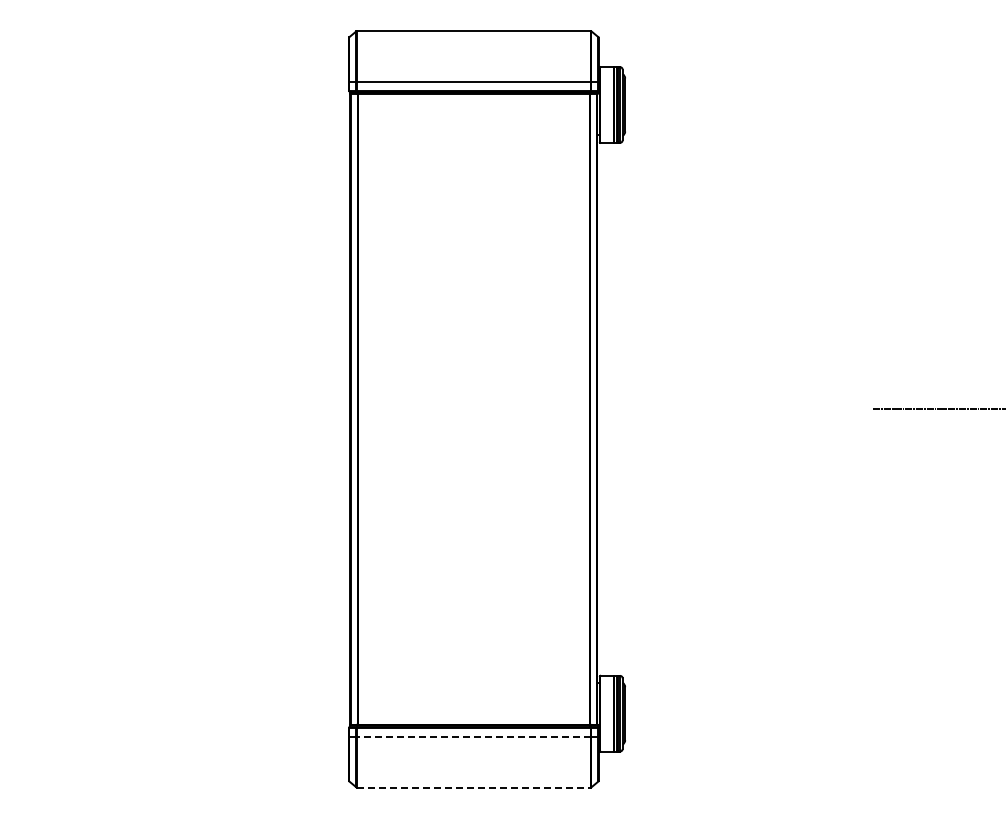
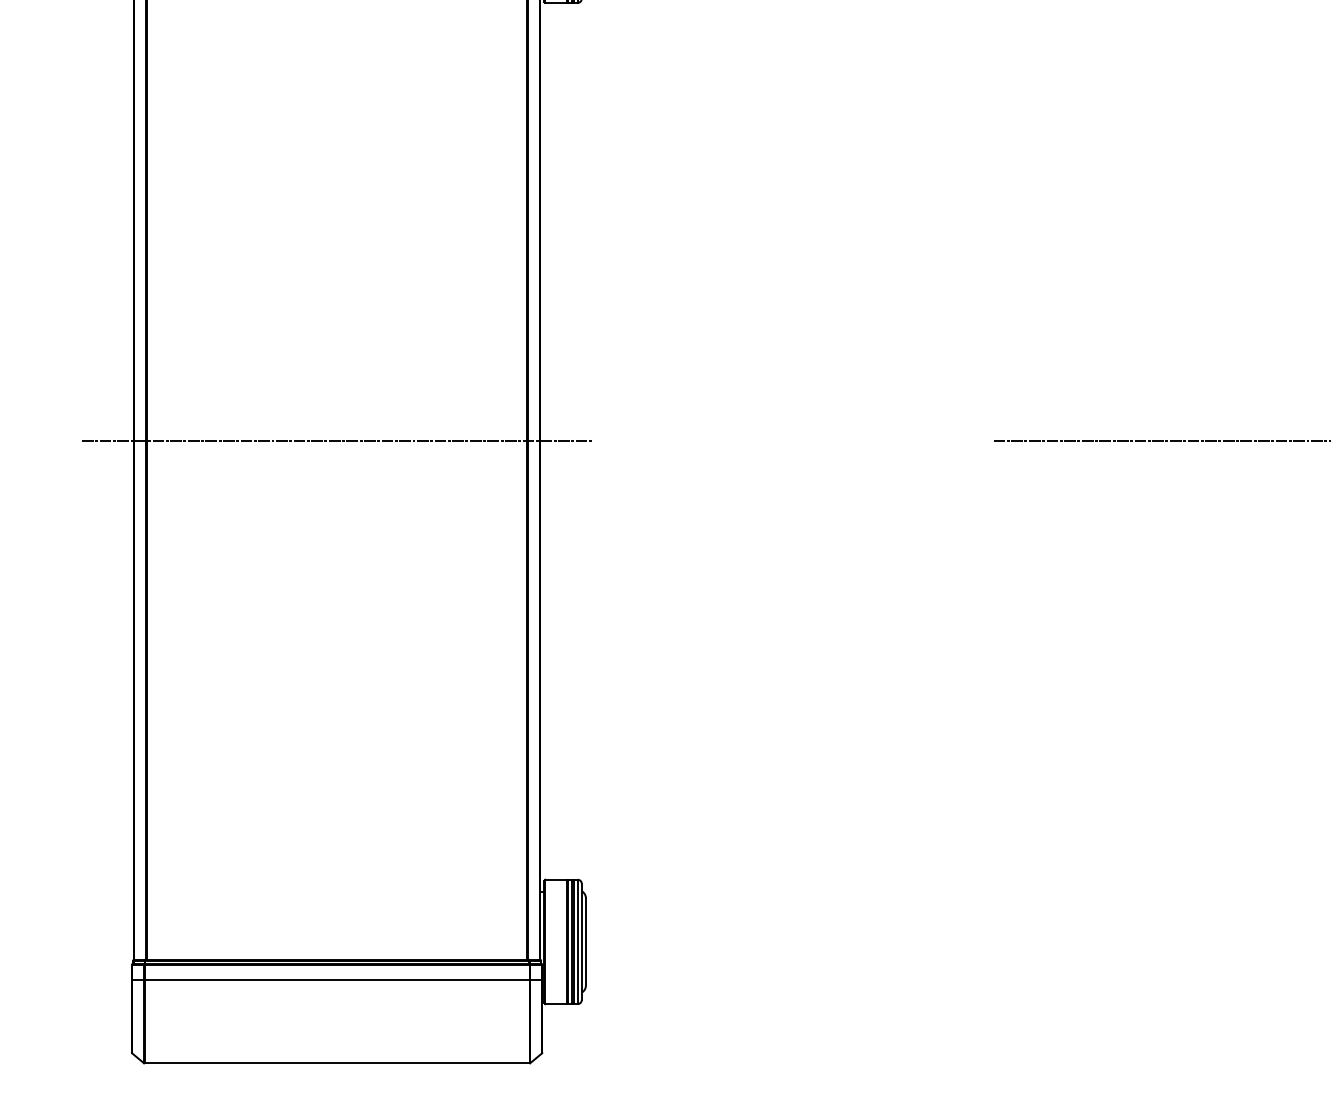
line: (473, 409) -> (336, 441), added
line: (473, 737) -> (336, 981), dashed -> solid
line: (473, 787) -> (336, 1063), dashed -> solid

